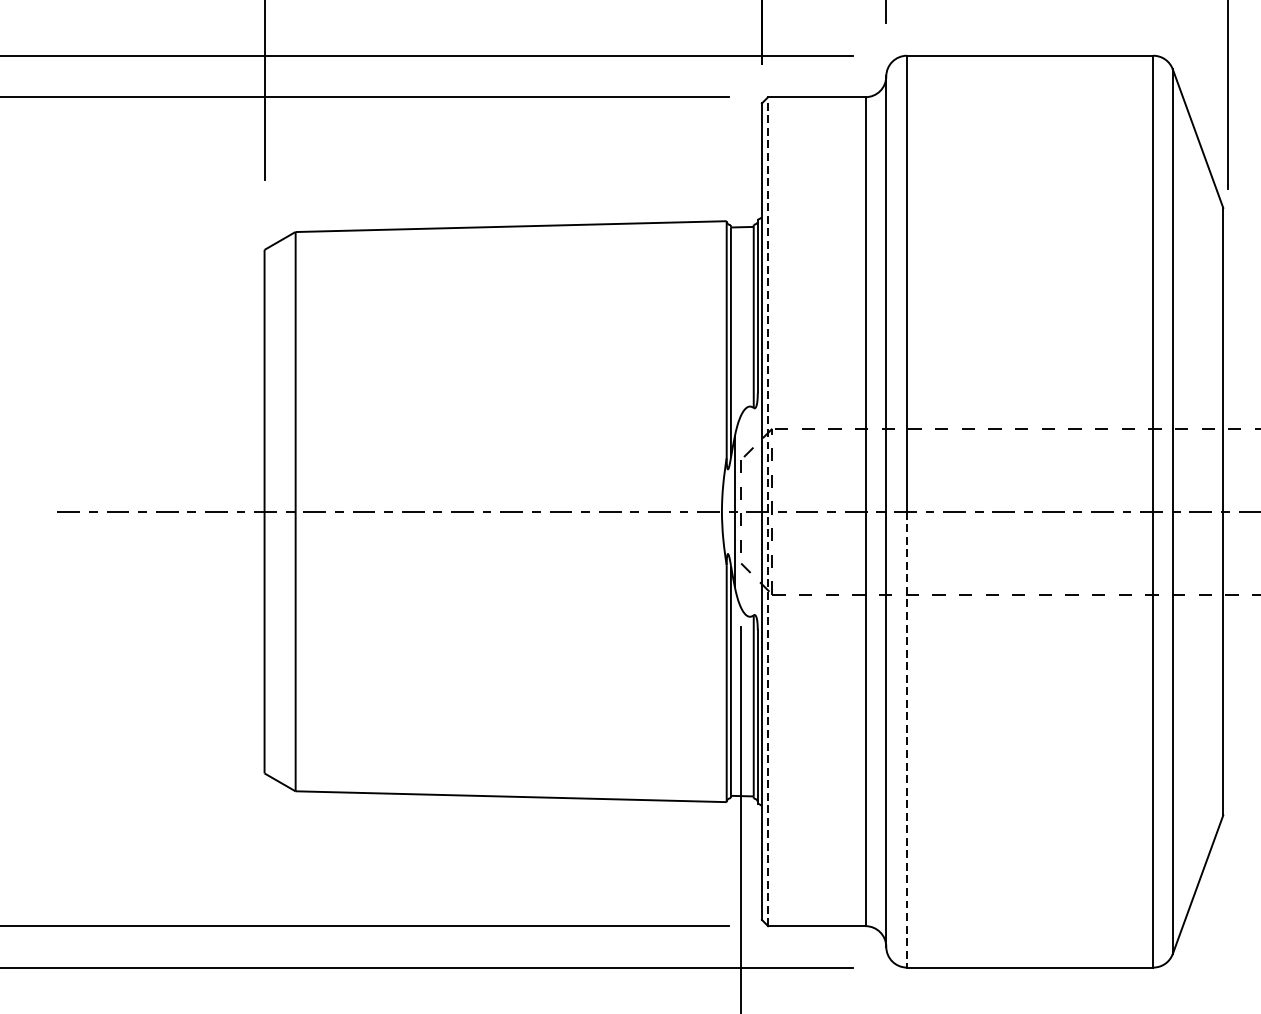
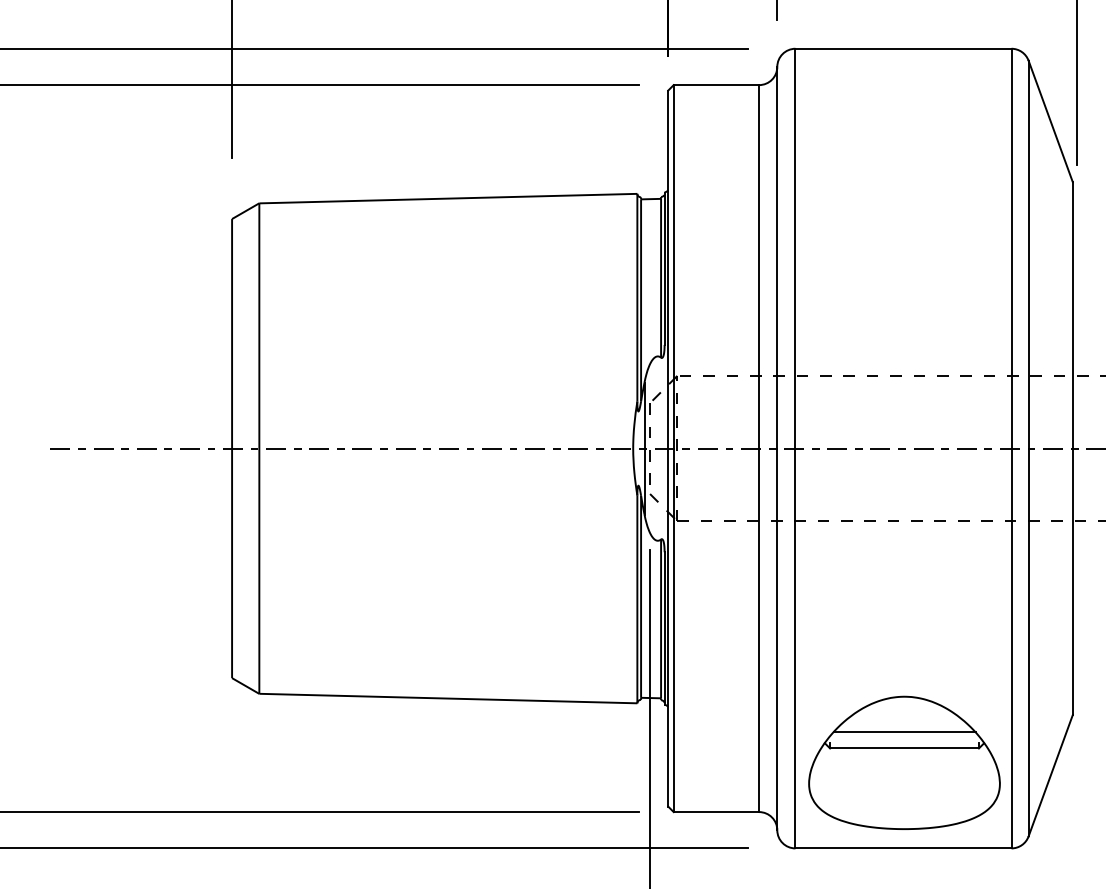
line: (767, 511) -> (673, 448), dashed -> solid
line: (907, 739) -> (795, 648), dashed -> solid
part: (1031, 869) -> (904, 762), added

